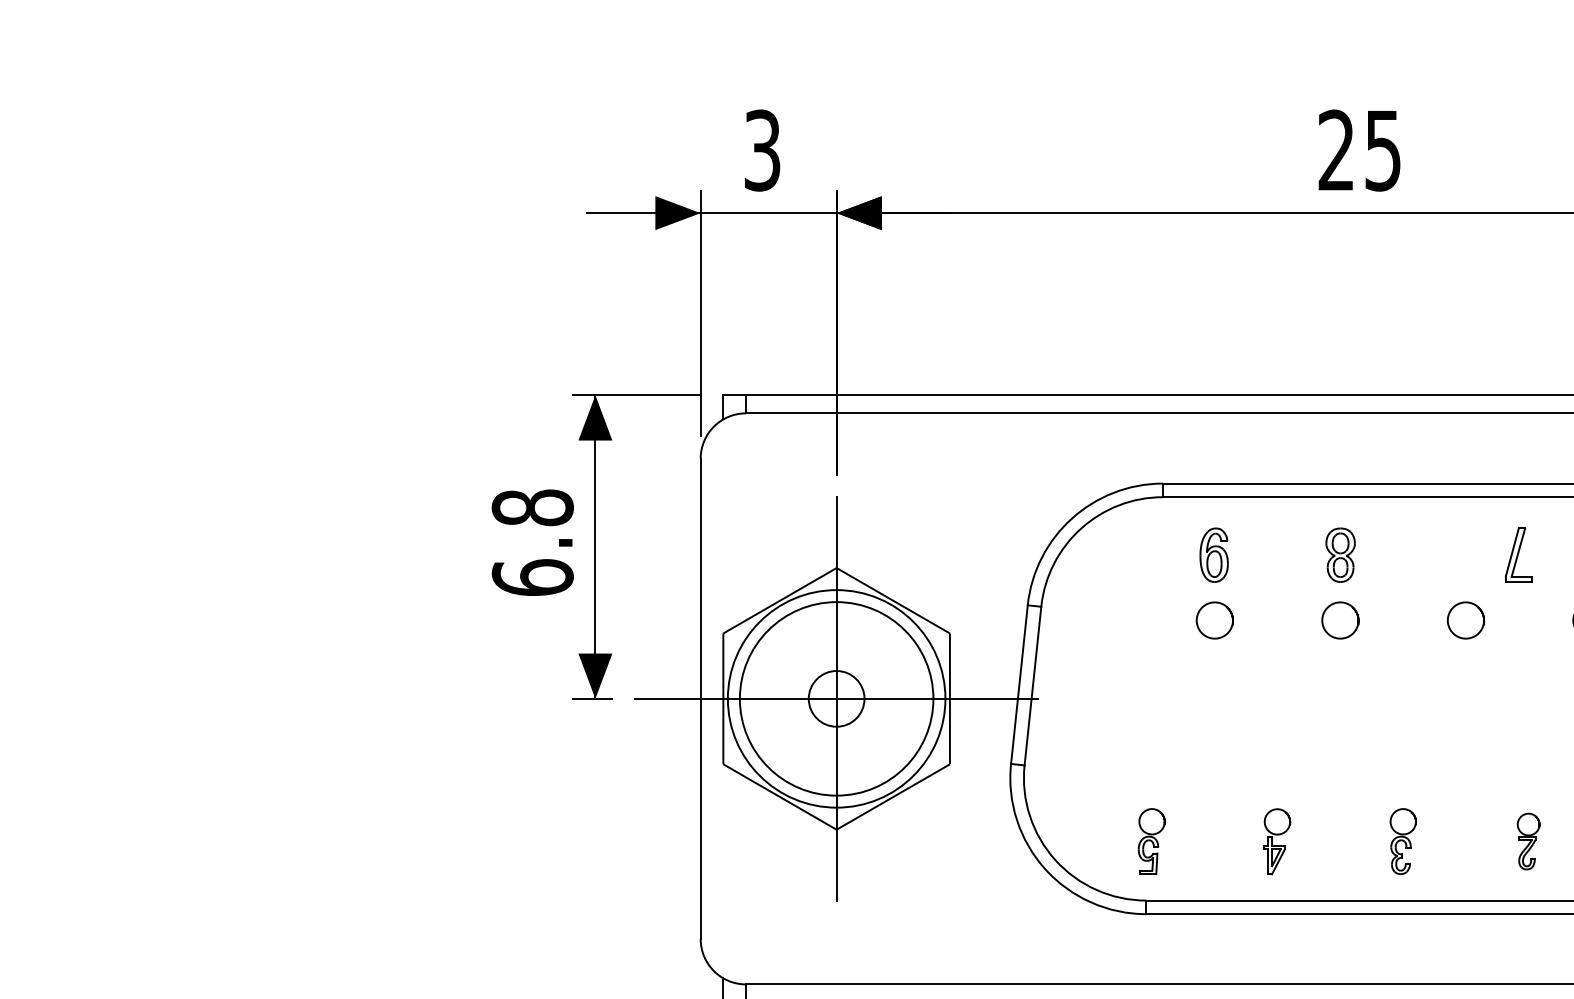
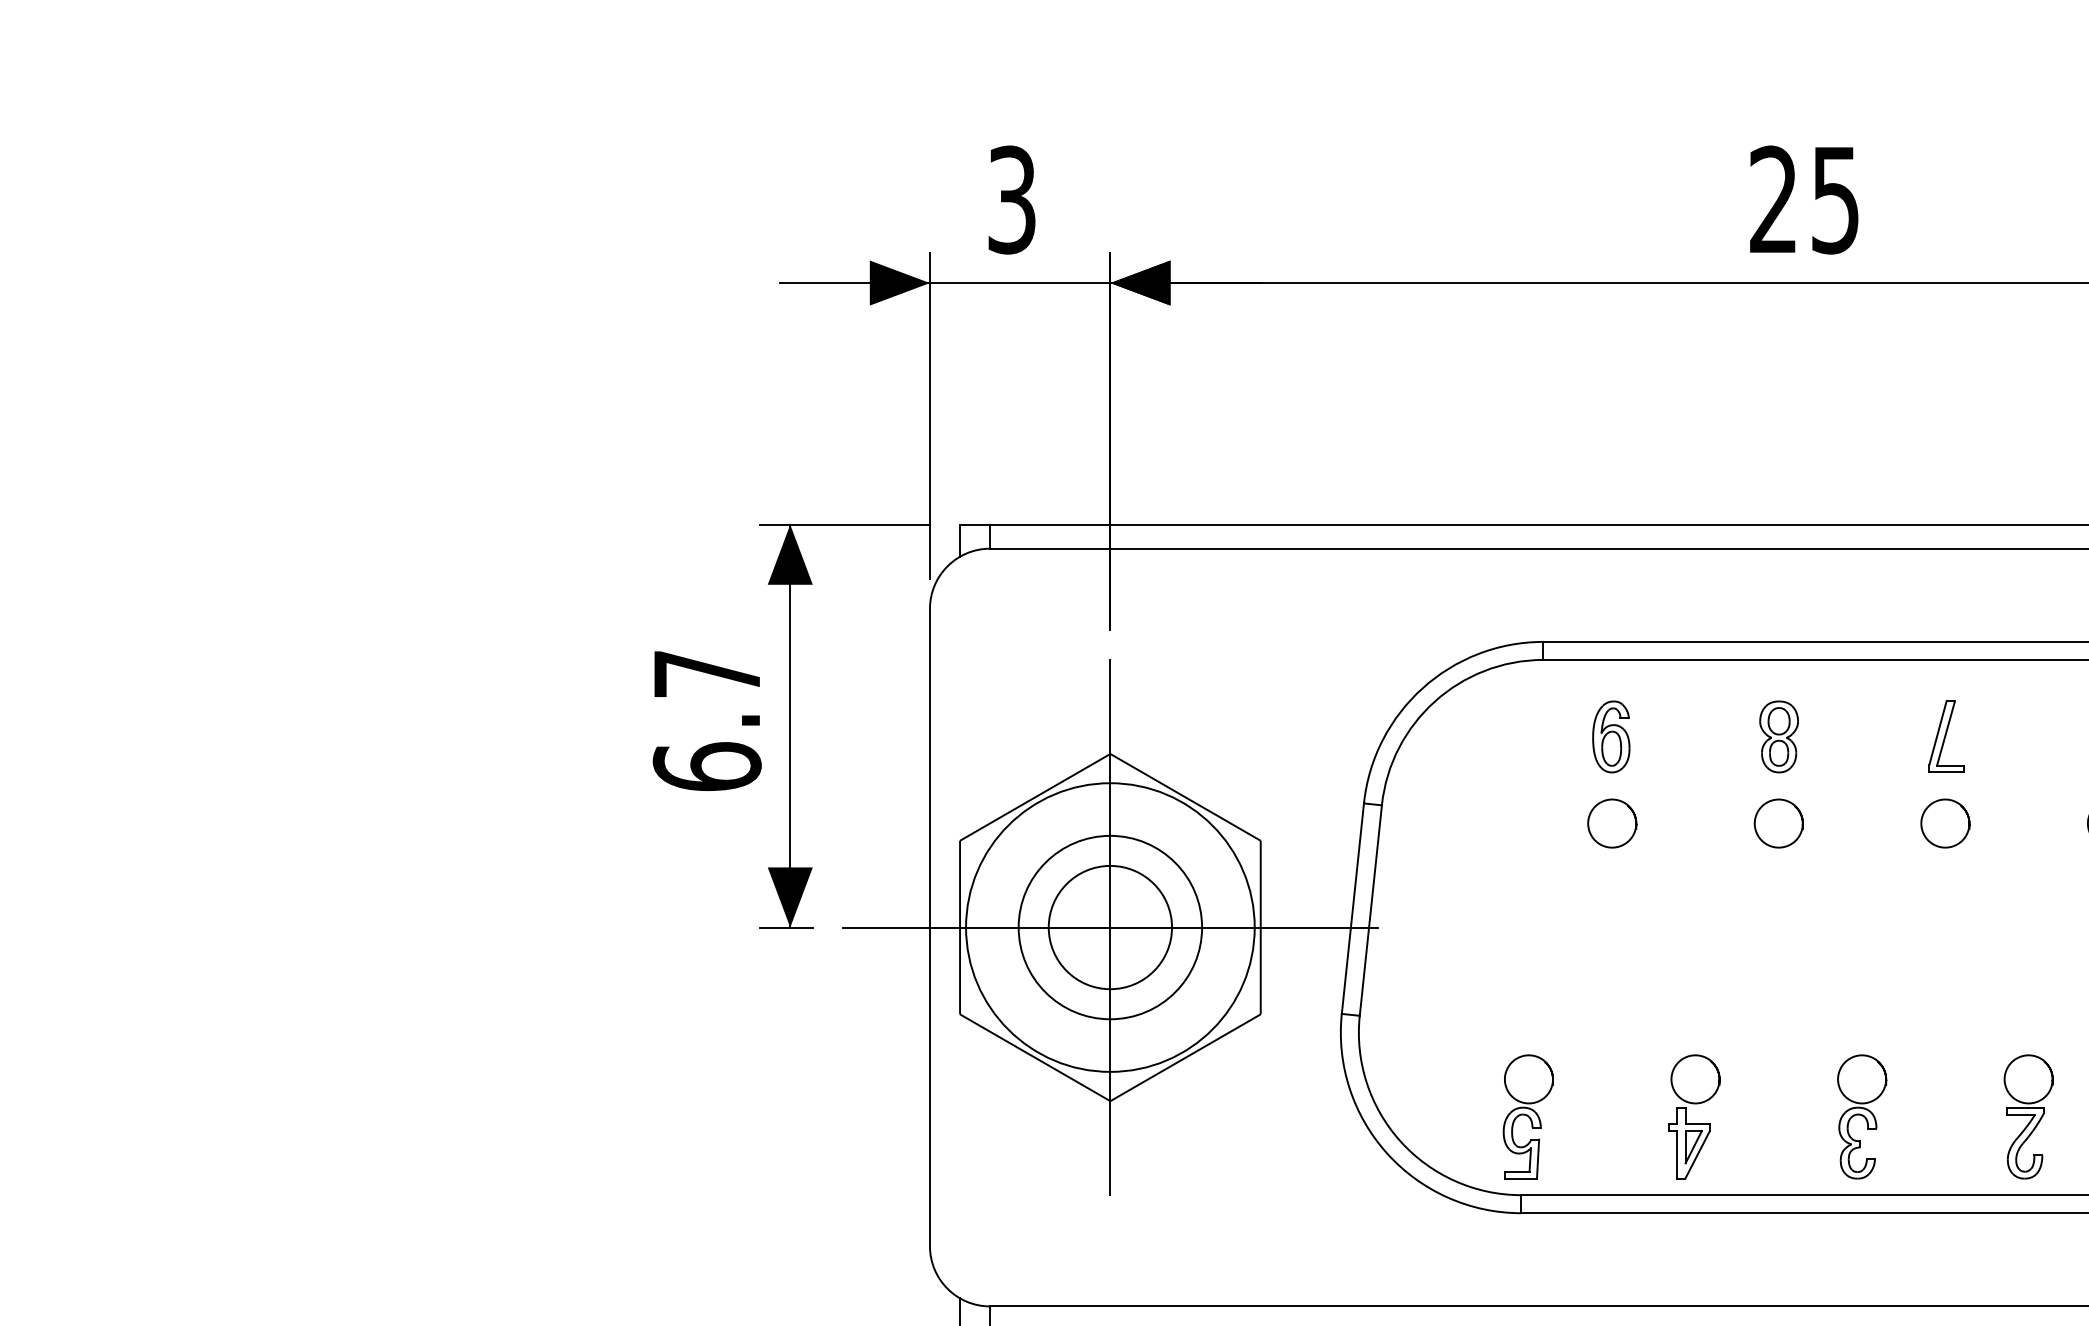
text: (532, 507) -> (706, 673), 6.8 -> 6.7
part: (1518, 554) -> (1946, 735), moved
circle: (836, 698) -> (1110, 927), size x0.71
circle: (836, 698) -> (1110, 927), size x1.67
part: (1151, 841) -> (1528, 1116), size x1.43
part: (1276, 841) -> (1694, 1116), size x1.43
part: (1403, 841) -> (1862, 1116), size x1.43
part: (1528, 841) -> (2028, 1116), size x1.67

